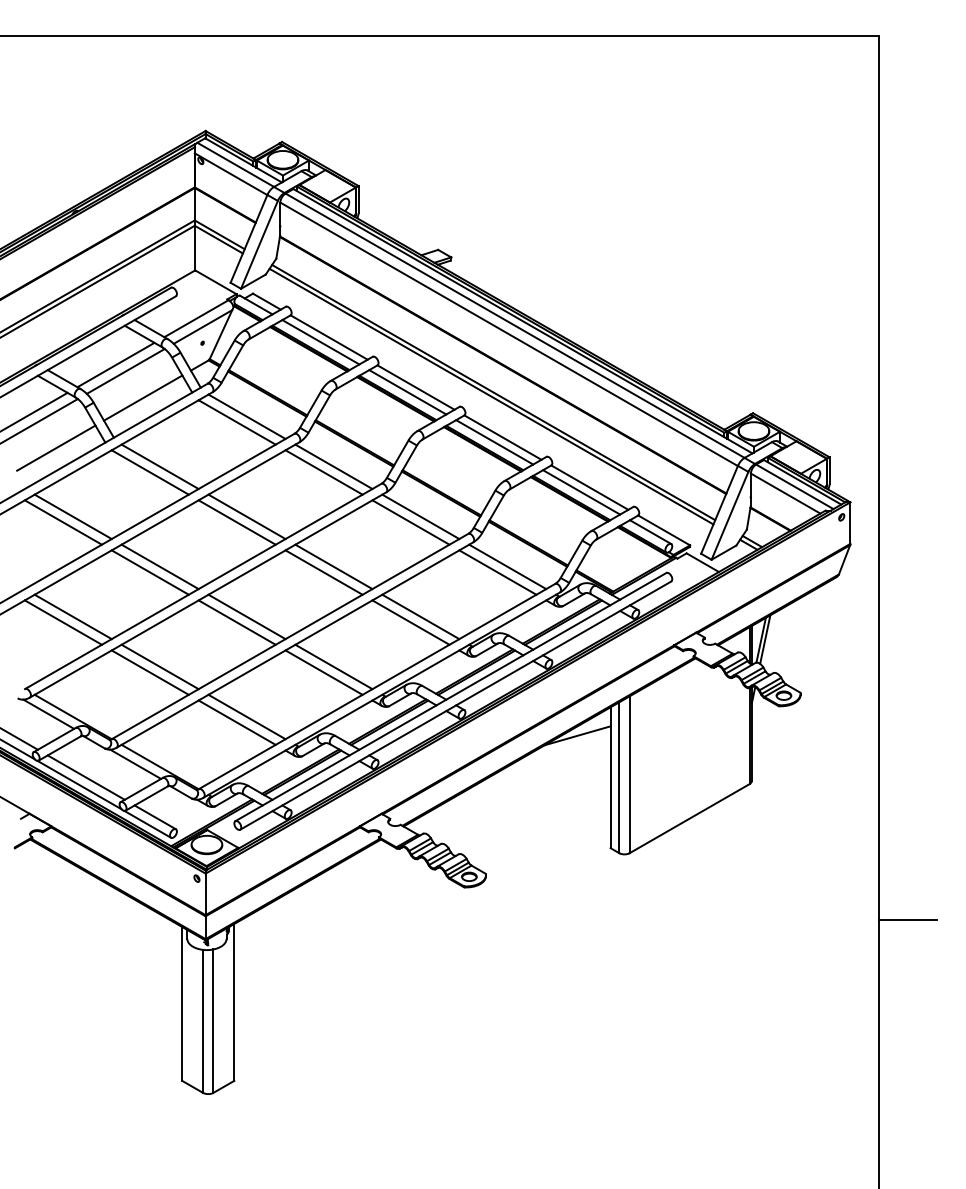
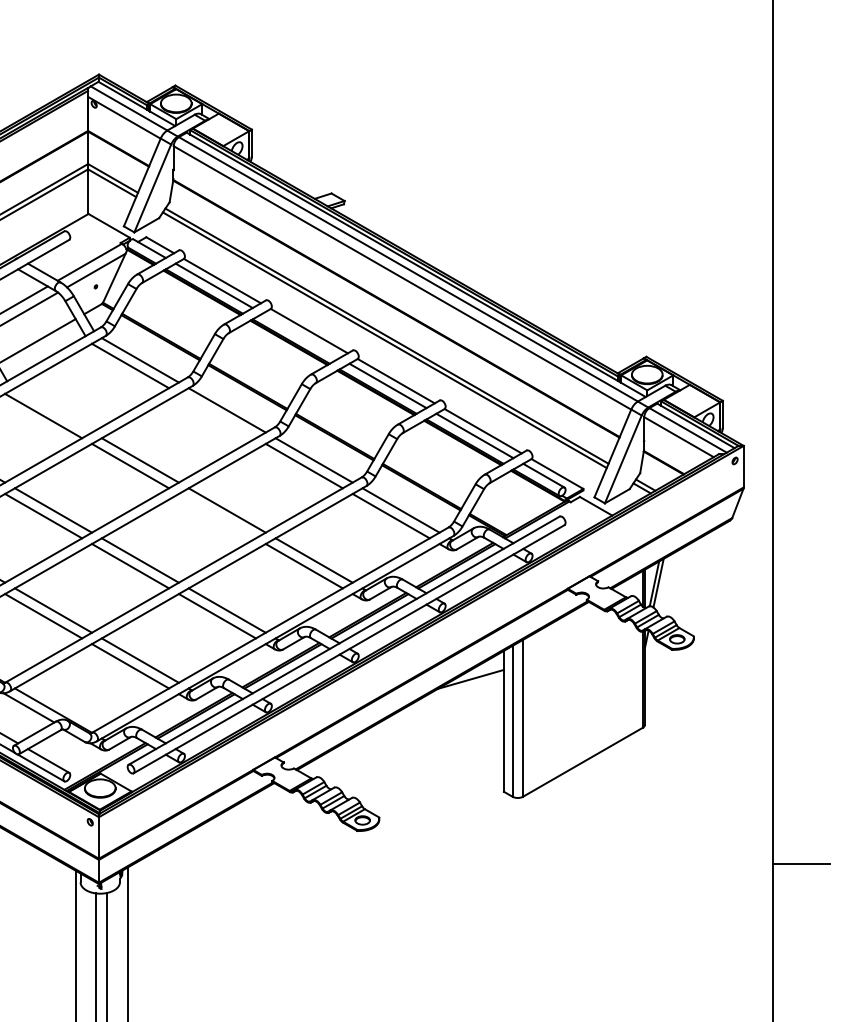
line: (407, 392) -> (300, 336), removed
line: (159, 466) -> (52, 410), removed
line: (323, 472) -> (216, 416), removed
line: (323, 572) -> (216, 516), removed

